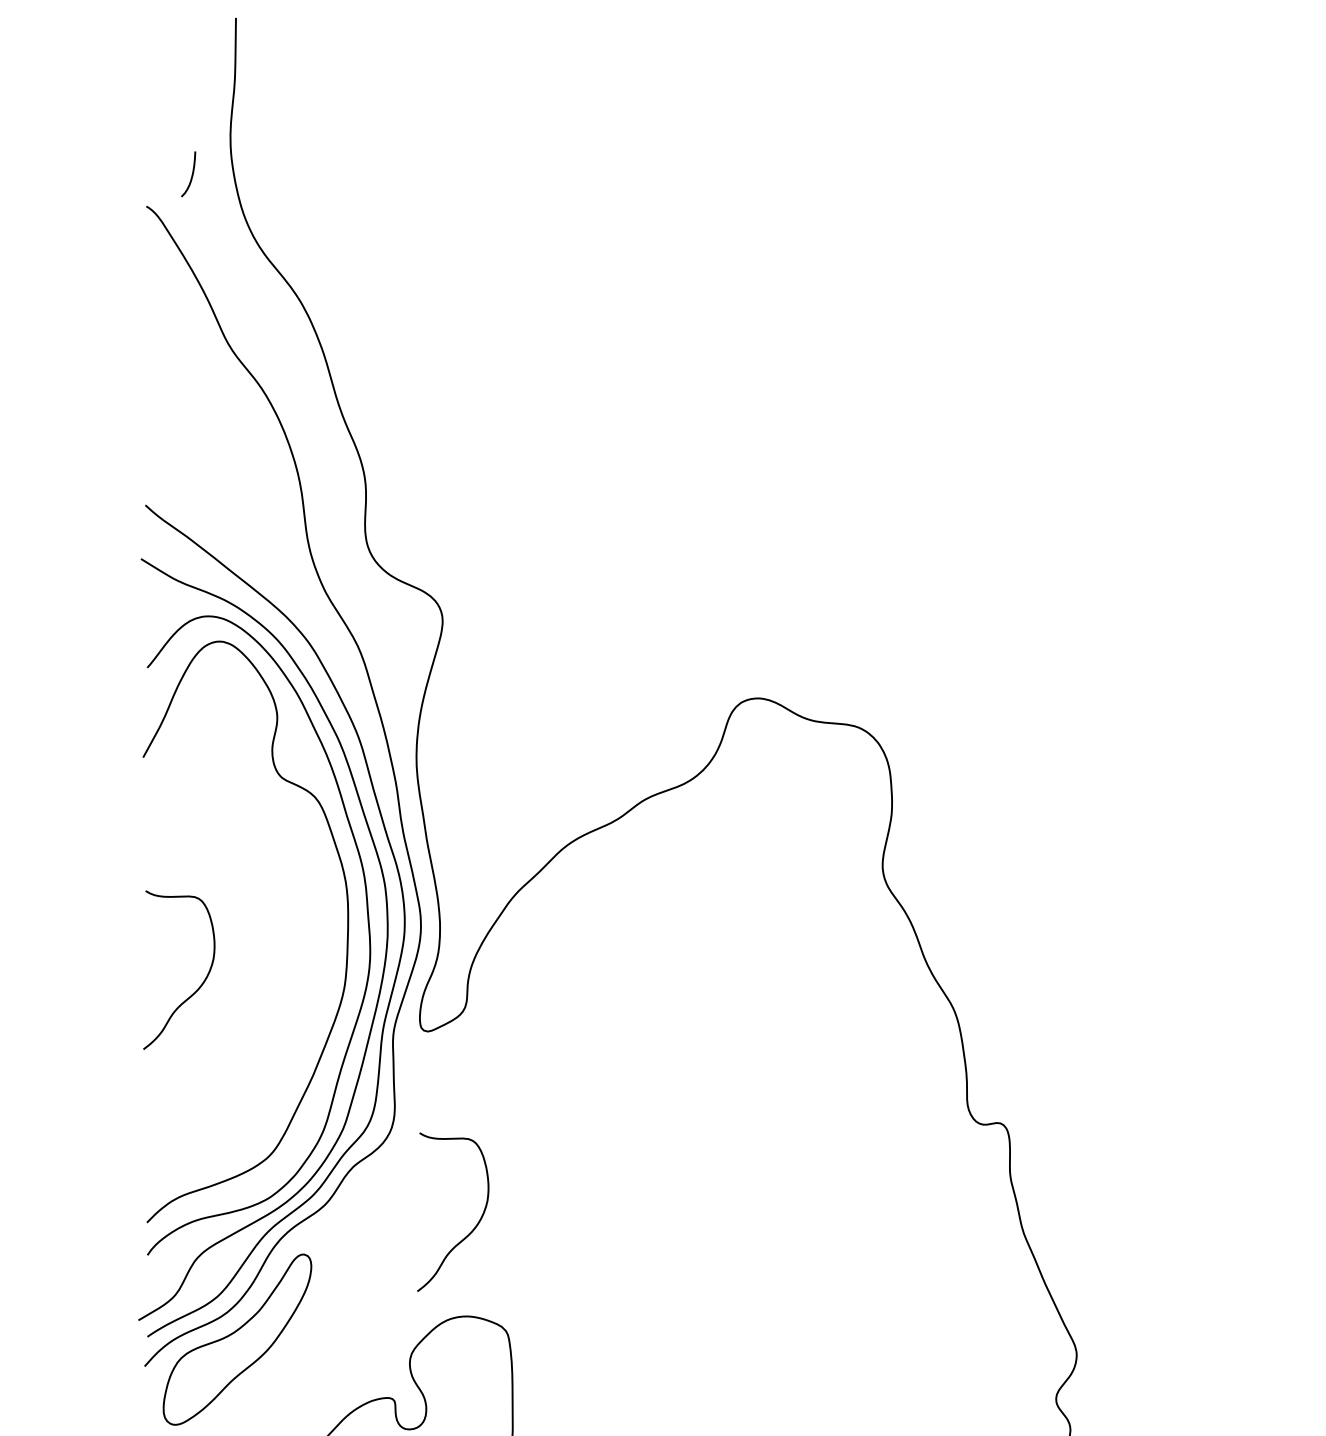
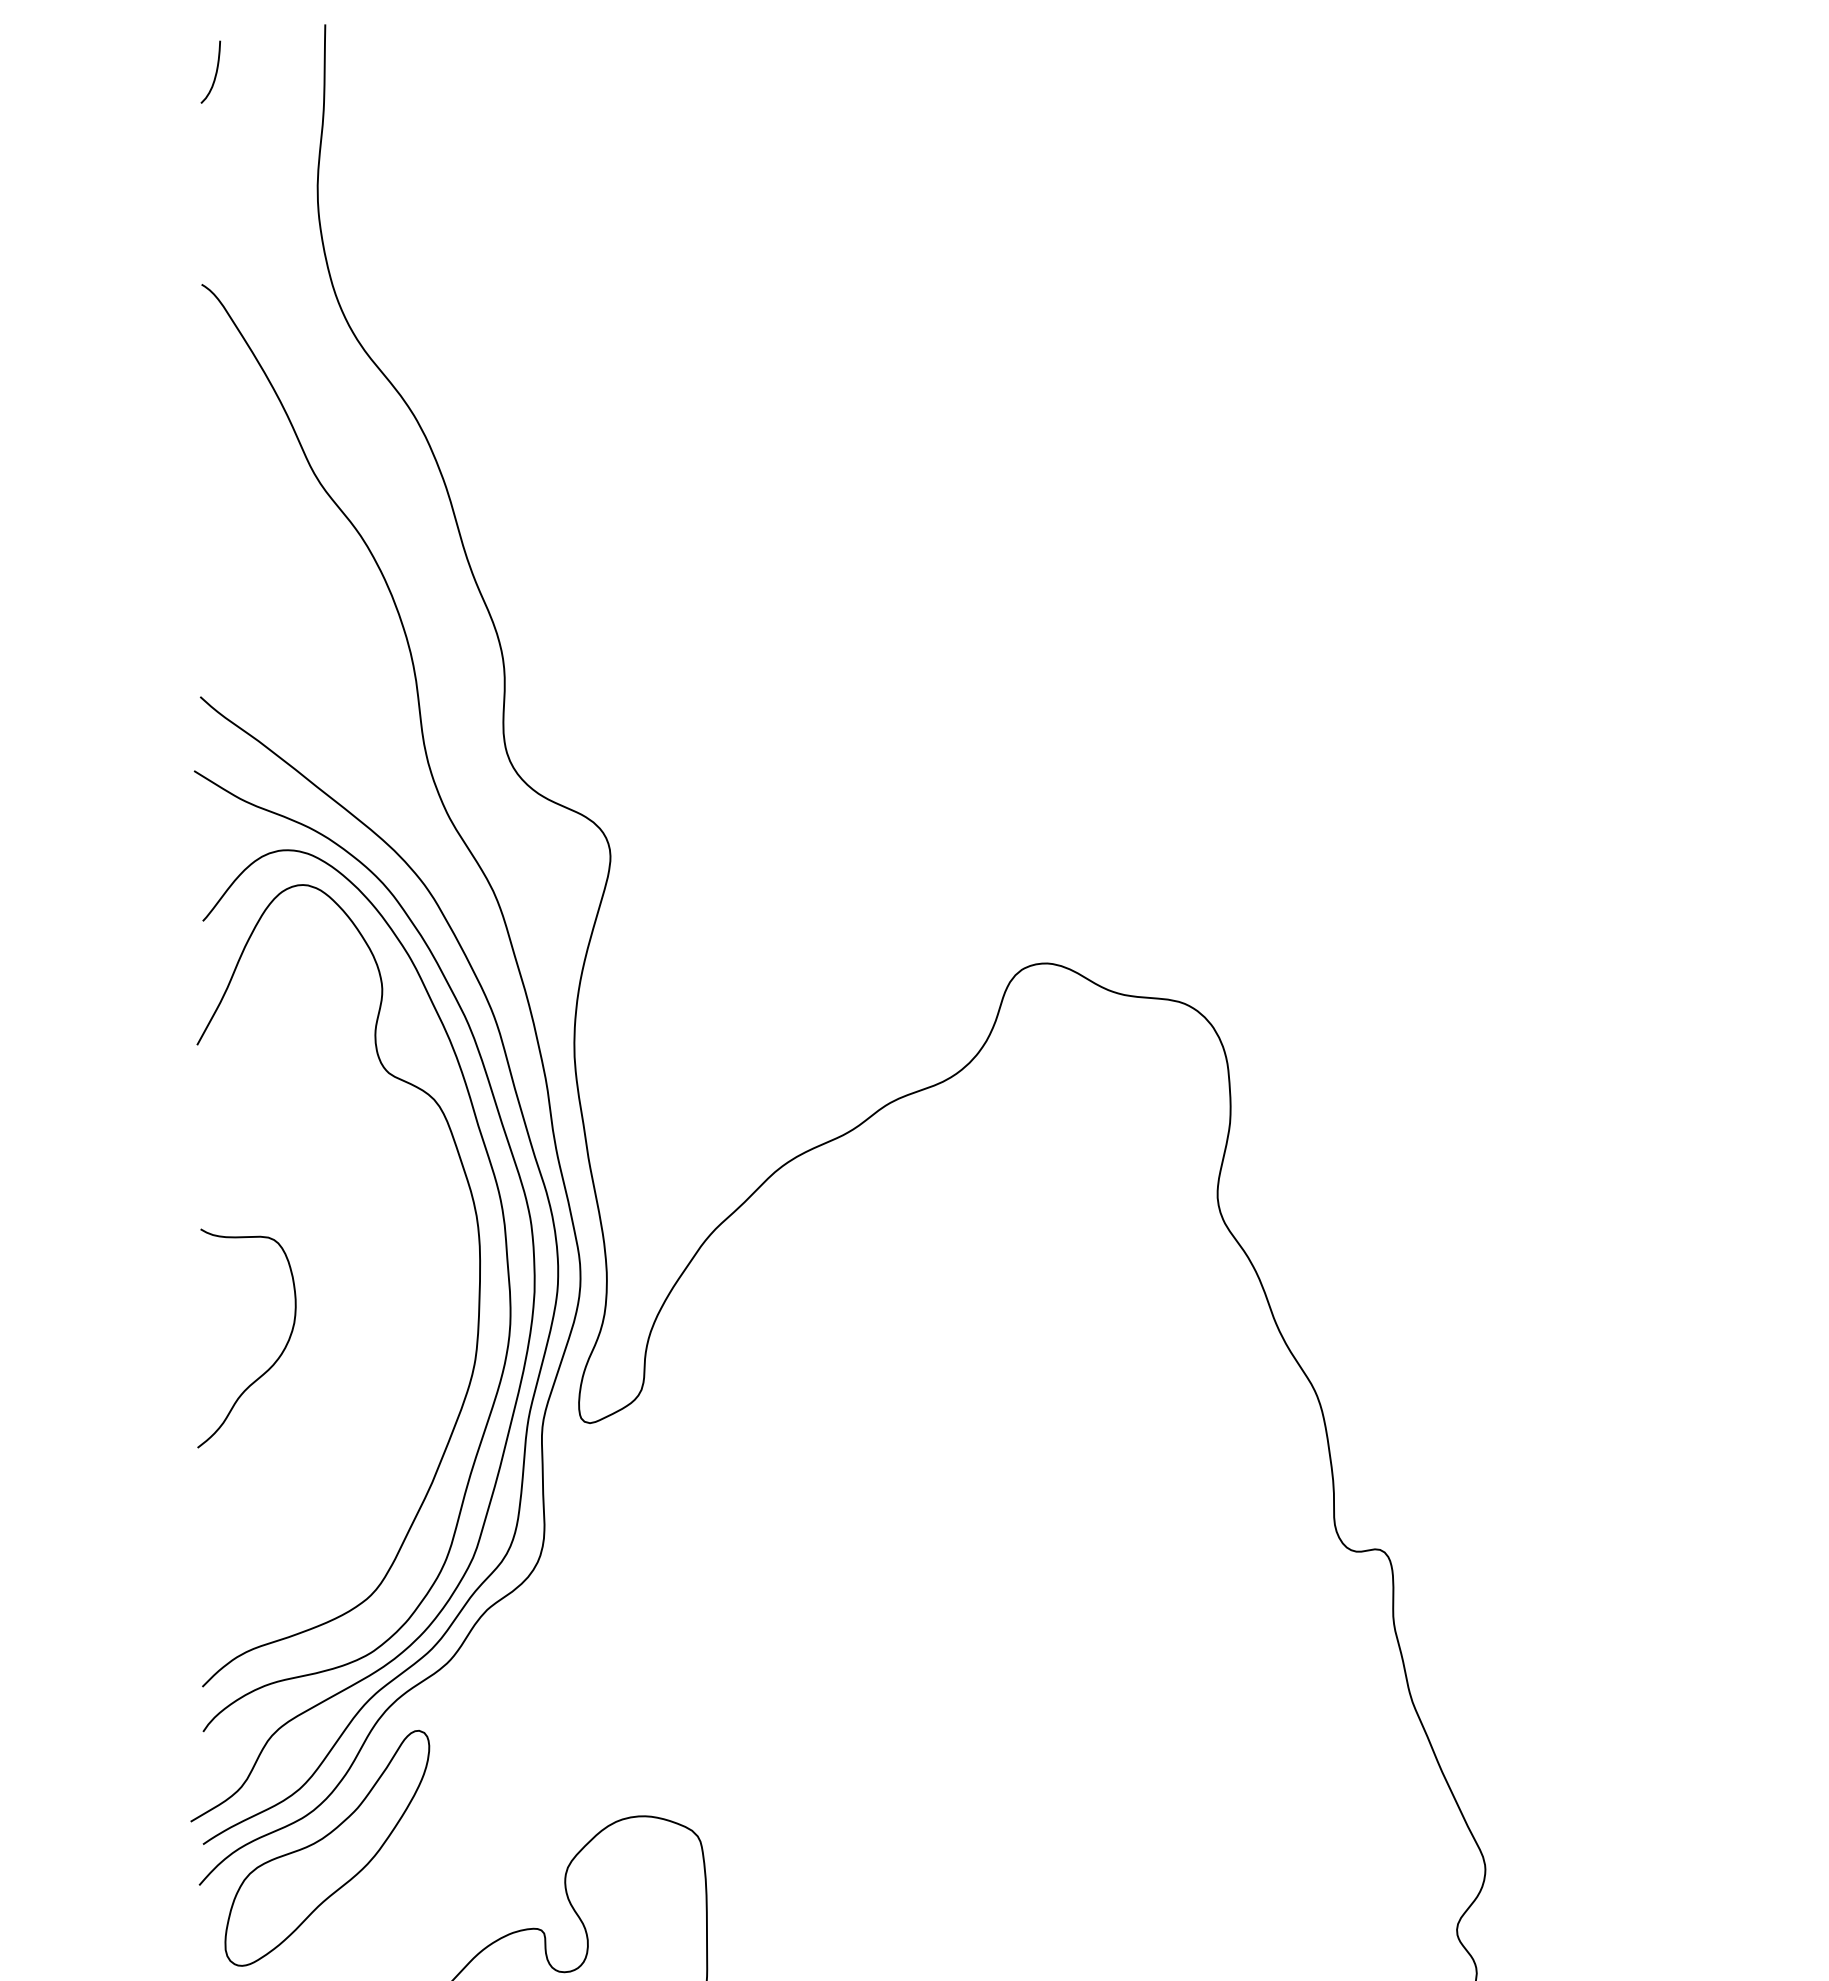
curve: (191, 174) -> (215, 72), moved
curve: (473, 1228) -> (653, 1694), removed

